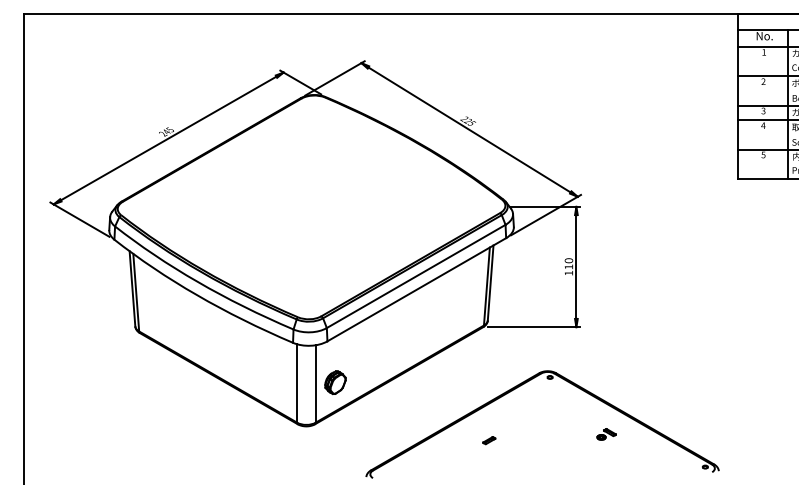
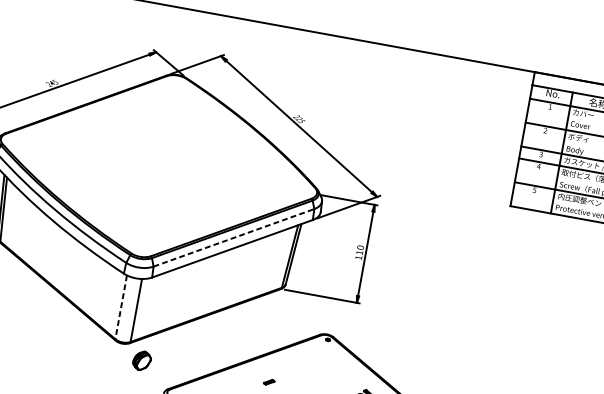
line: (416, 276) -> (234, 237), solid -> dashed
part: (335, 382) -> (142, 360), moved
line: (297, 383) -> (121, 307), solid -> dashed

